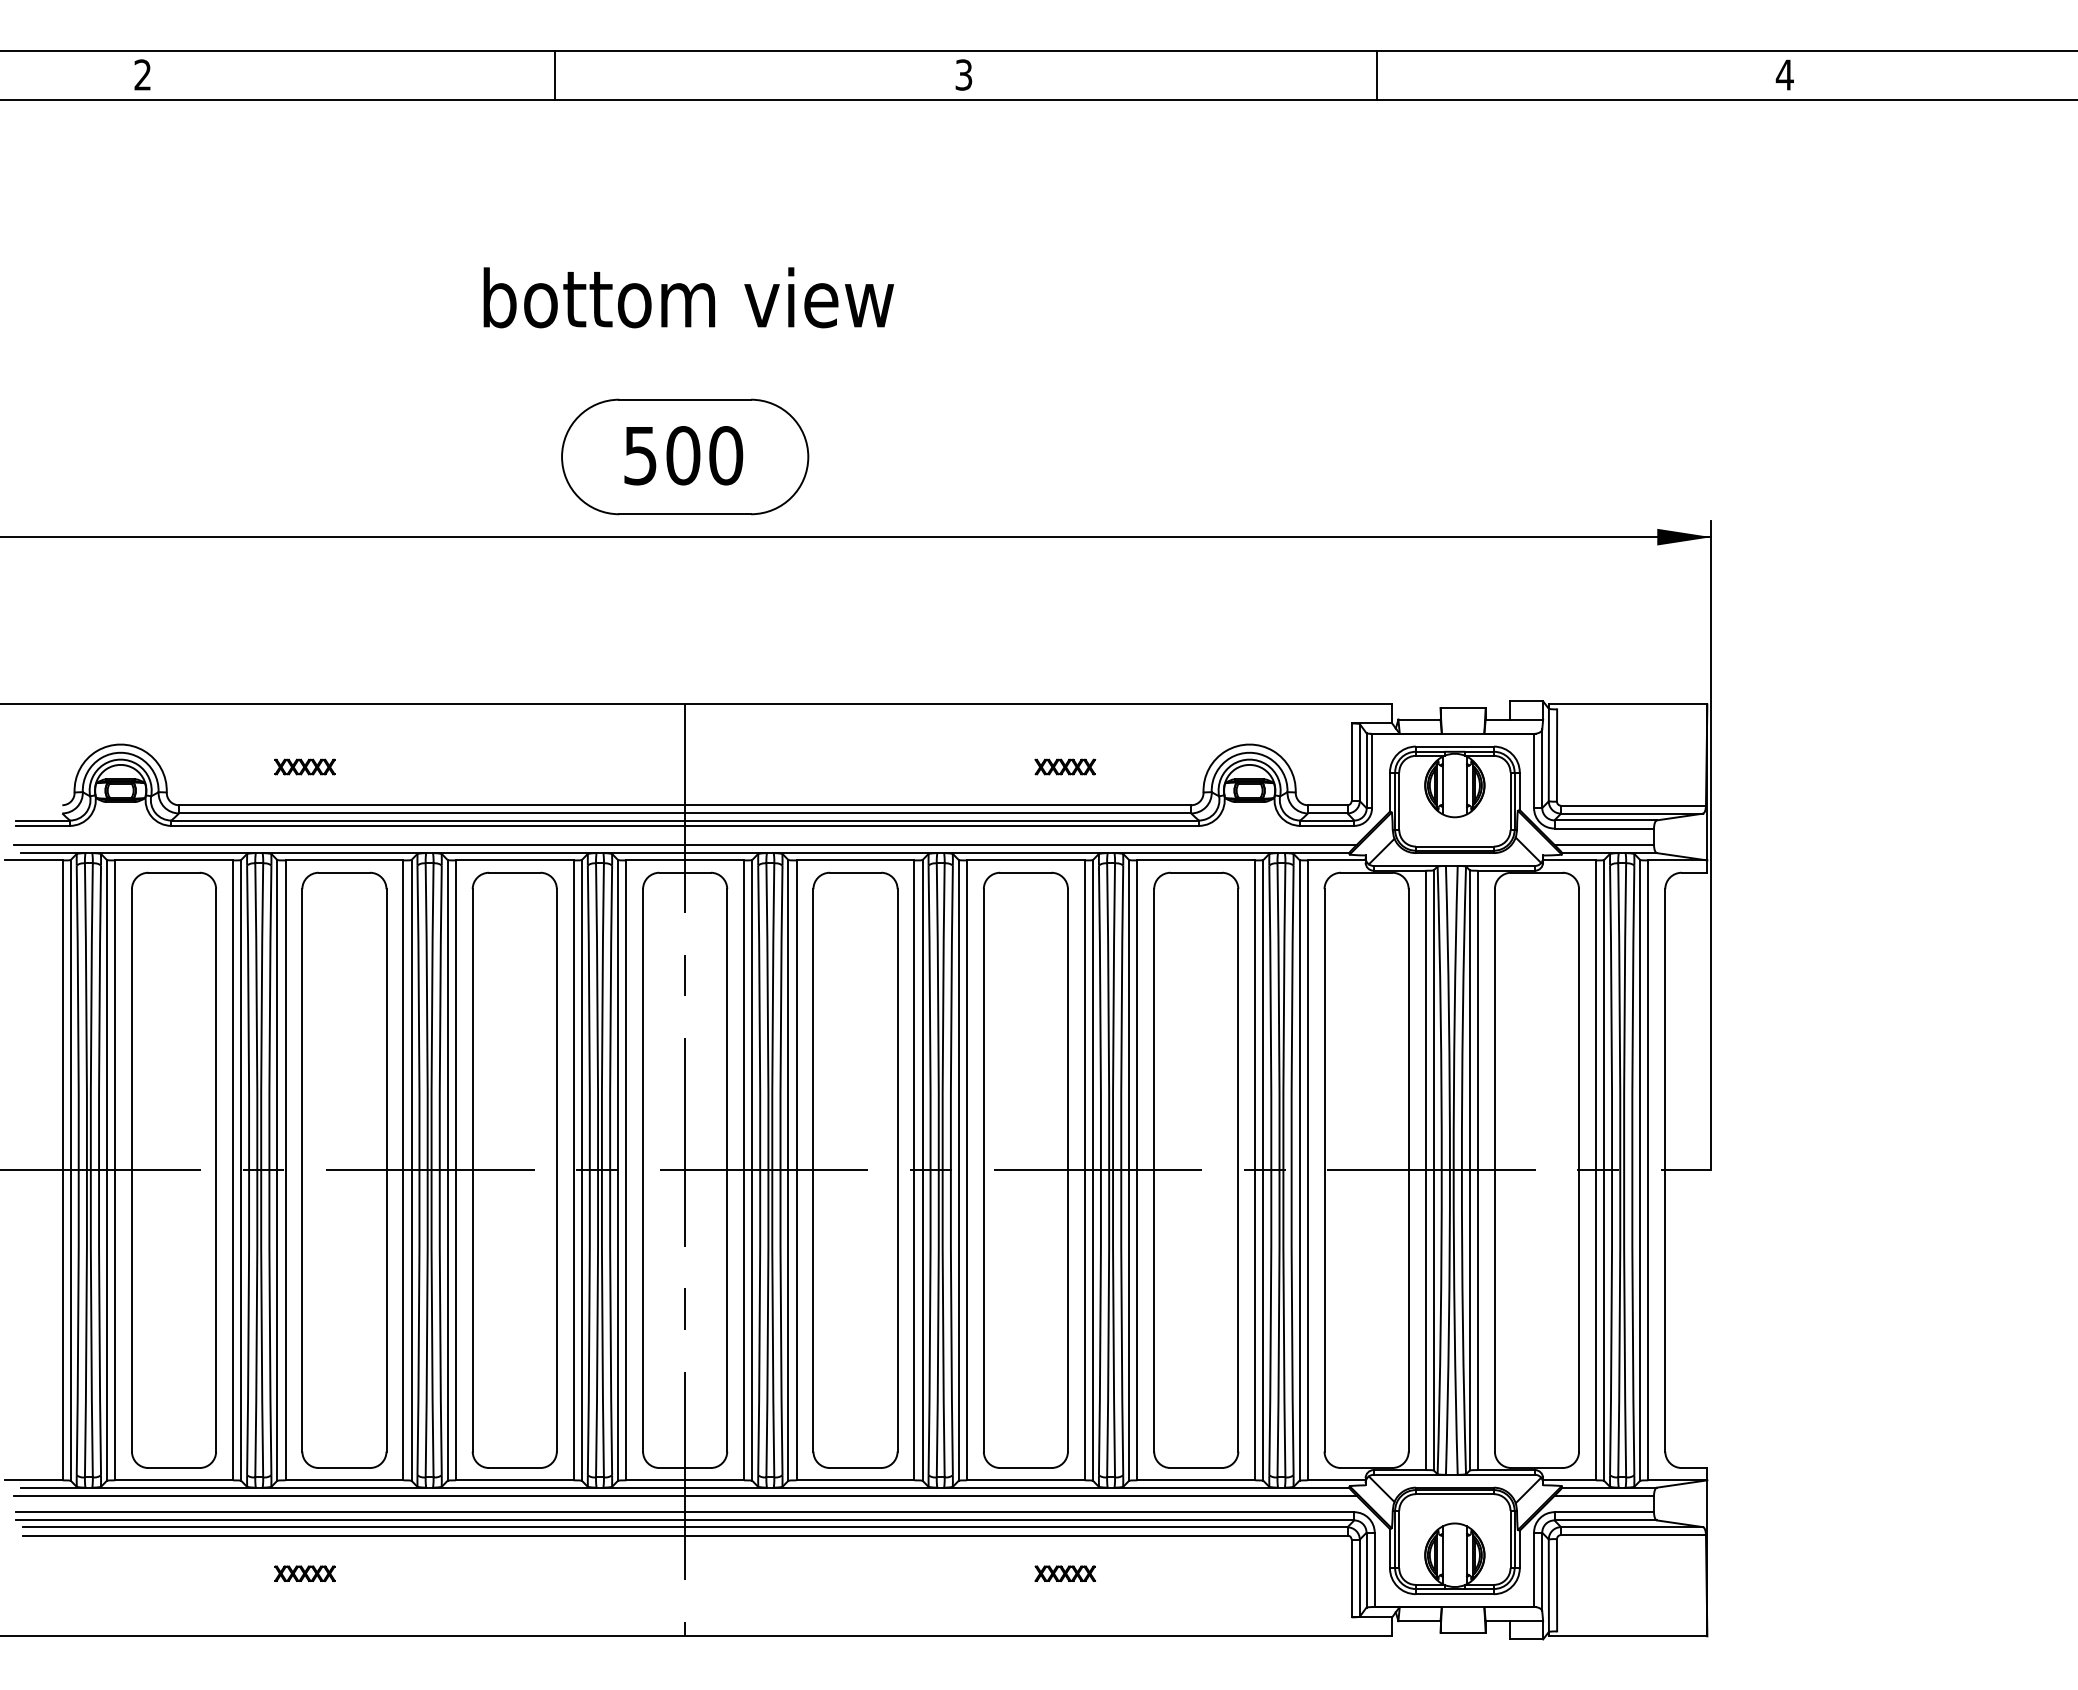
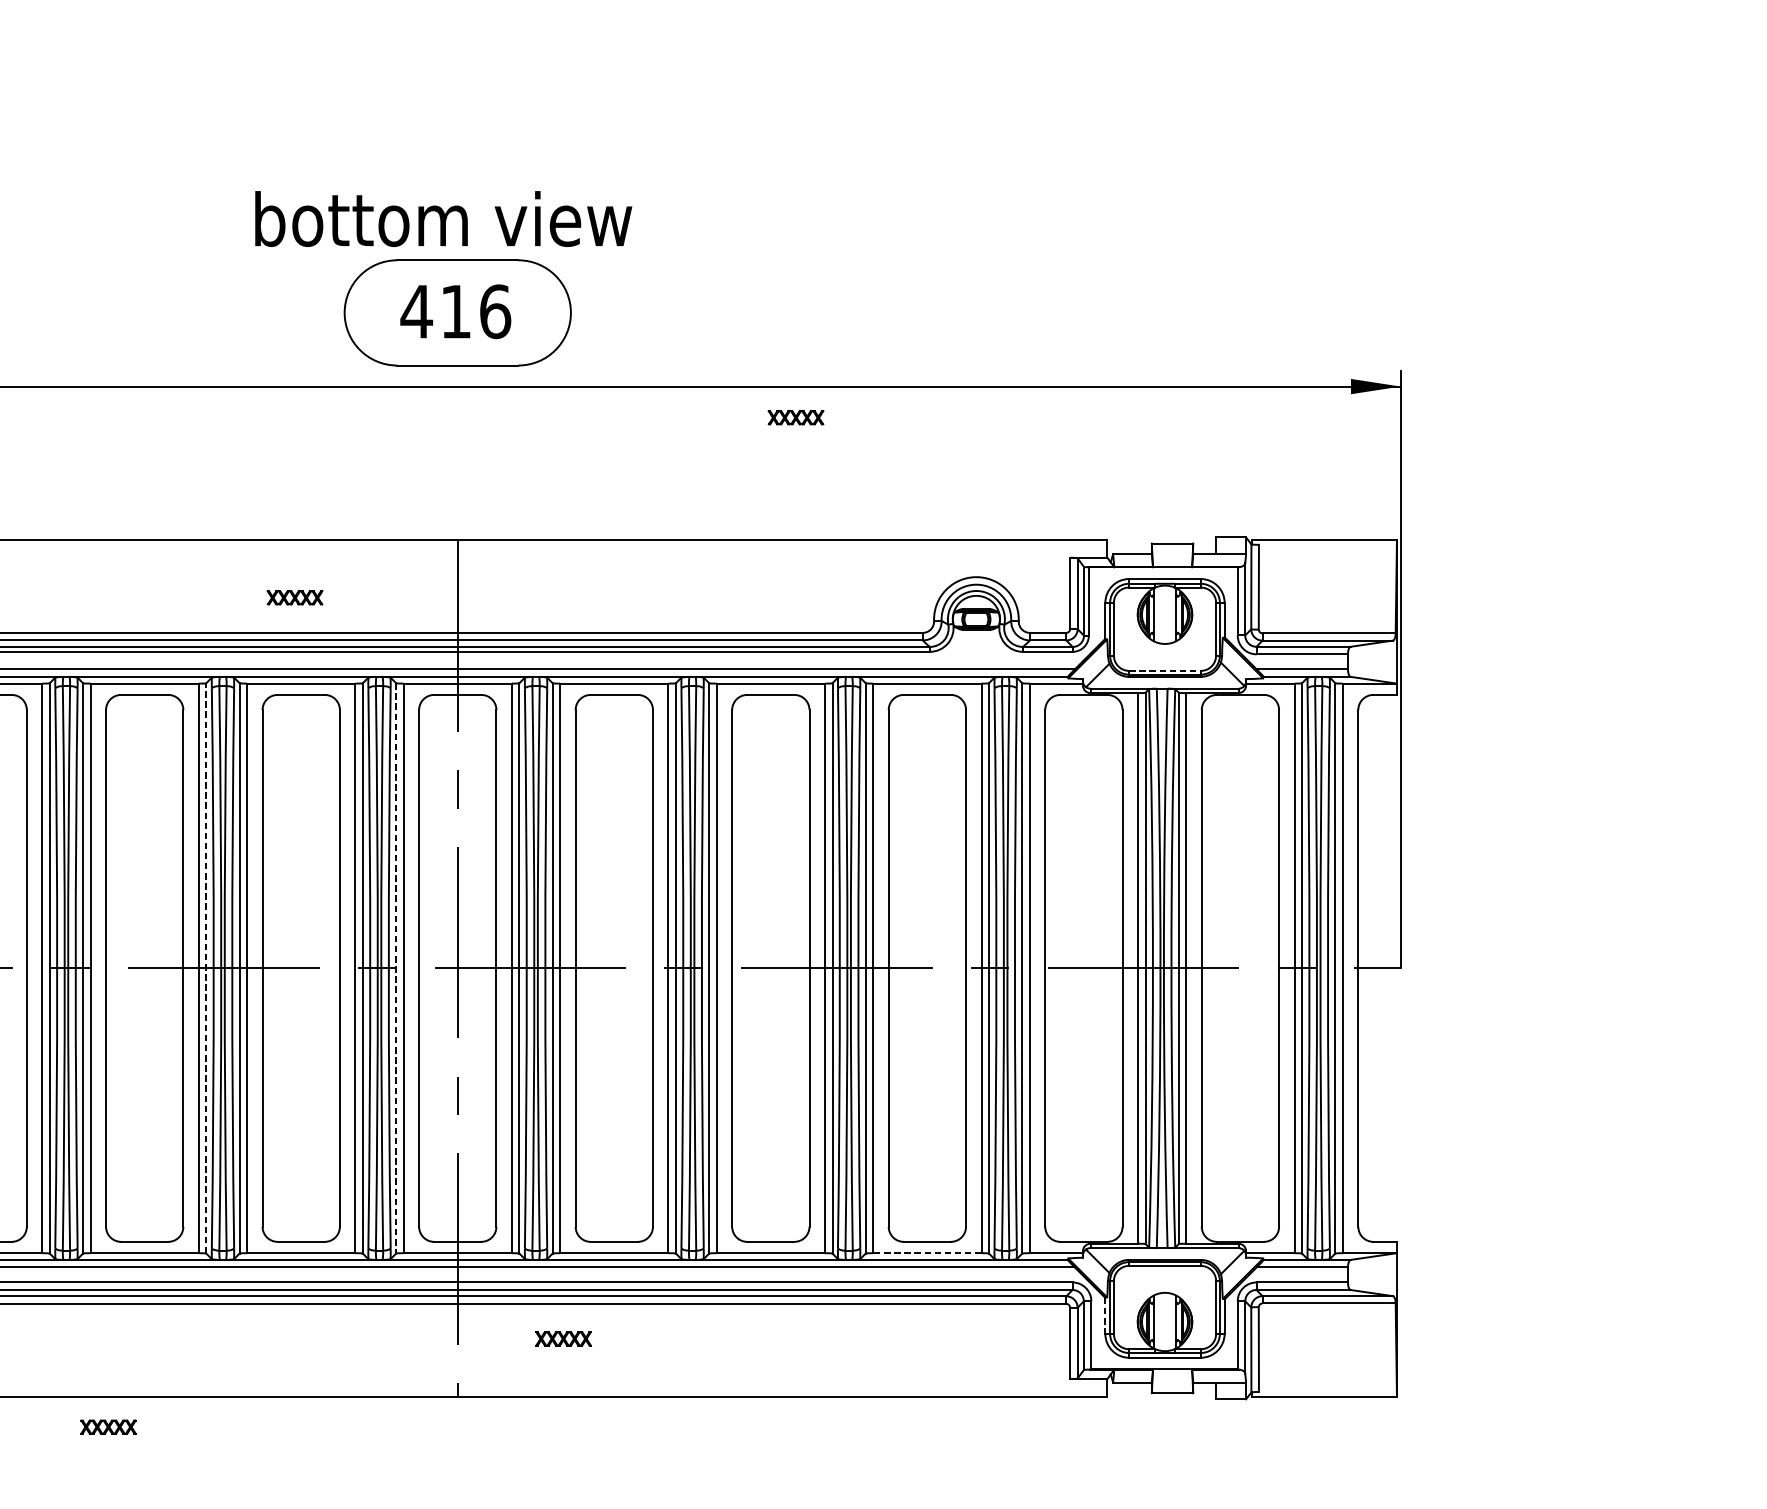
text: (688, 297) -> (443, 218), moved
text: (682, 455) -> (455, 311), 500 -> 416
part: (304, 766) -> (294, 597), moved
part: (1065, 766) -> (796, 417), moved
line: (1454, 846) -> (1164, 670), solid -> dashed
line: (411, 1169) -> (206, 967), solid -> dashed
line: (618, 1170) -> (396, 968), solid -> dashed
line: (1196, 1480) -> (927, 1253), solid -> dashed
line: (1389, 1548) -> (1104, 1315), solid -> dashed
part: (304, 1573) -> (108, 1426), moved
part: (1065, 1573) -> (563, 1338), moved

